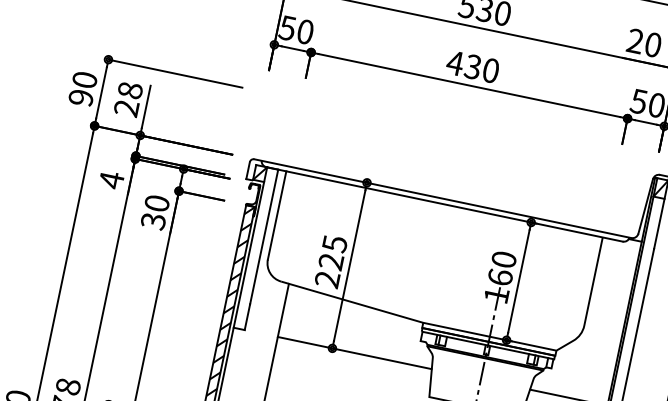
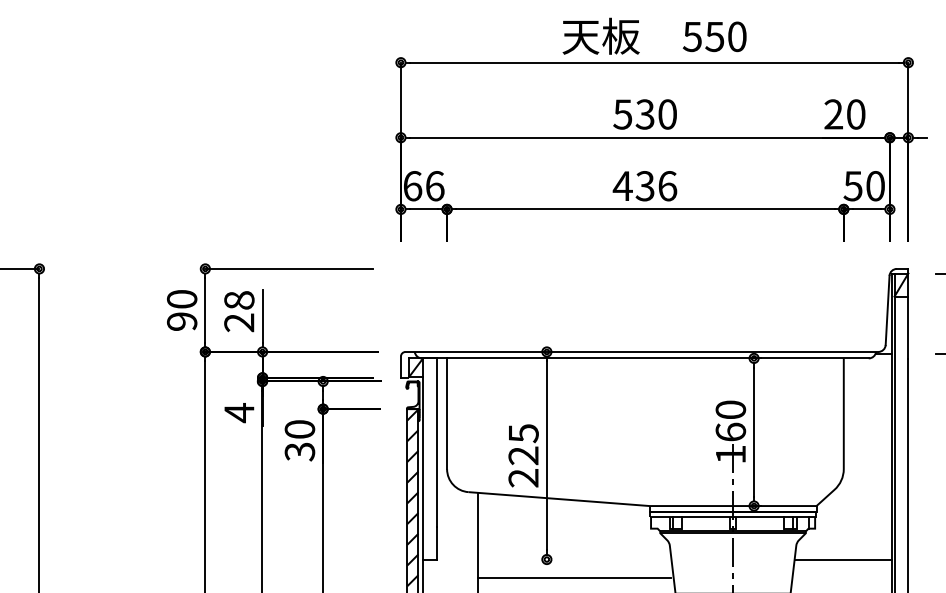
text: (296, 30) -> (423, 186), 50 -> 66
text: (490, 70) -> (667, 186), 430 -> 436
line: (354, 352) -> (574, 577), moved

